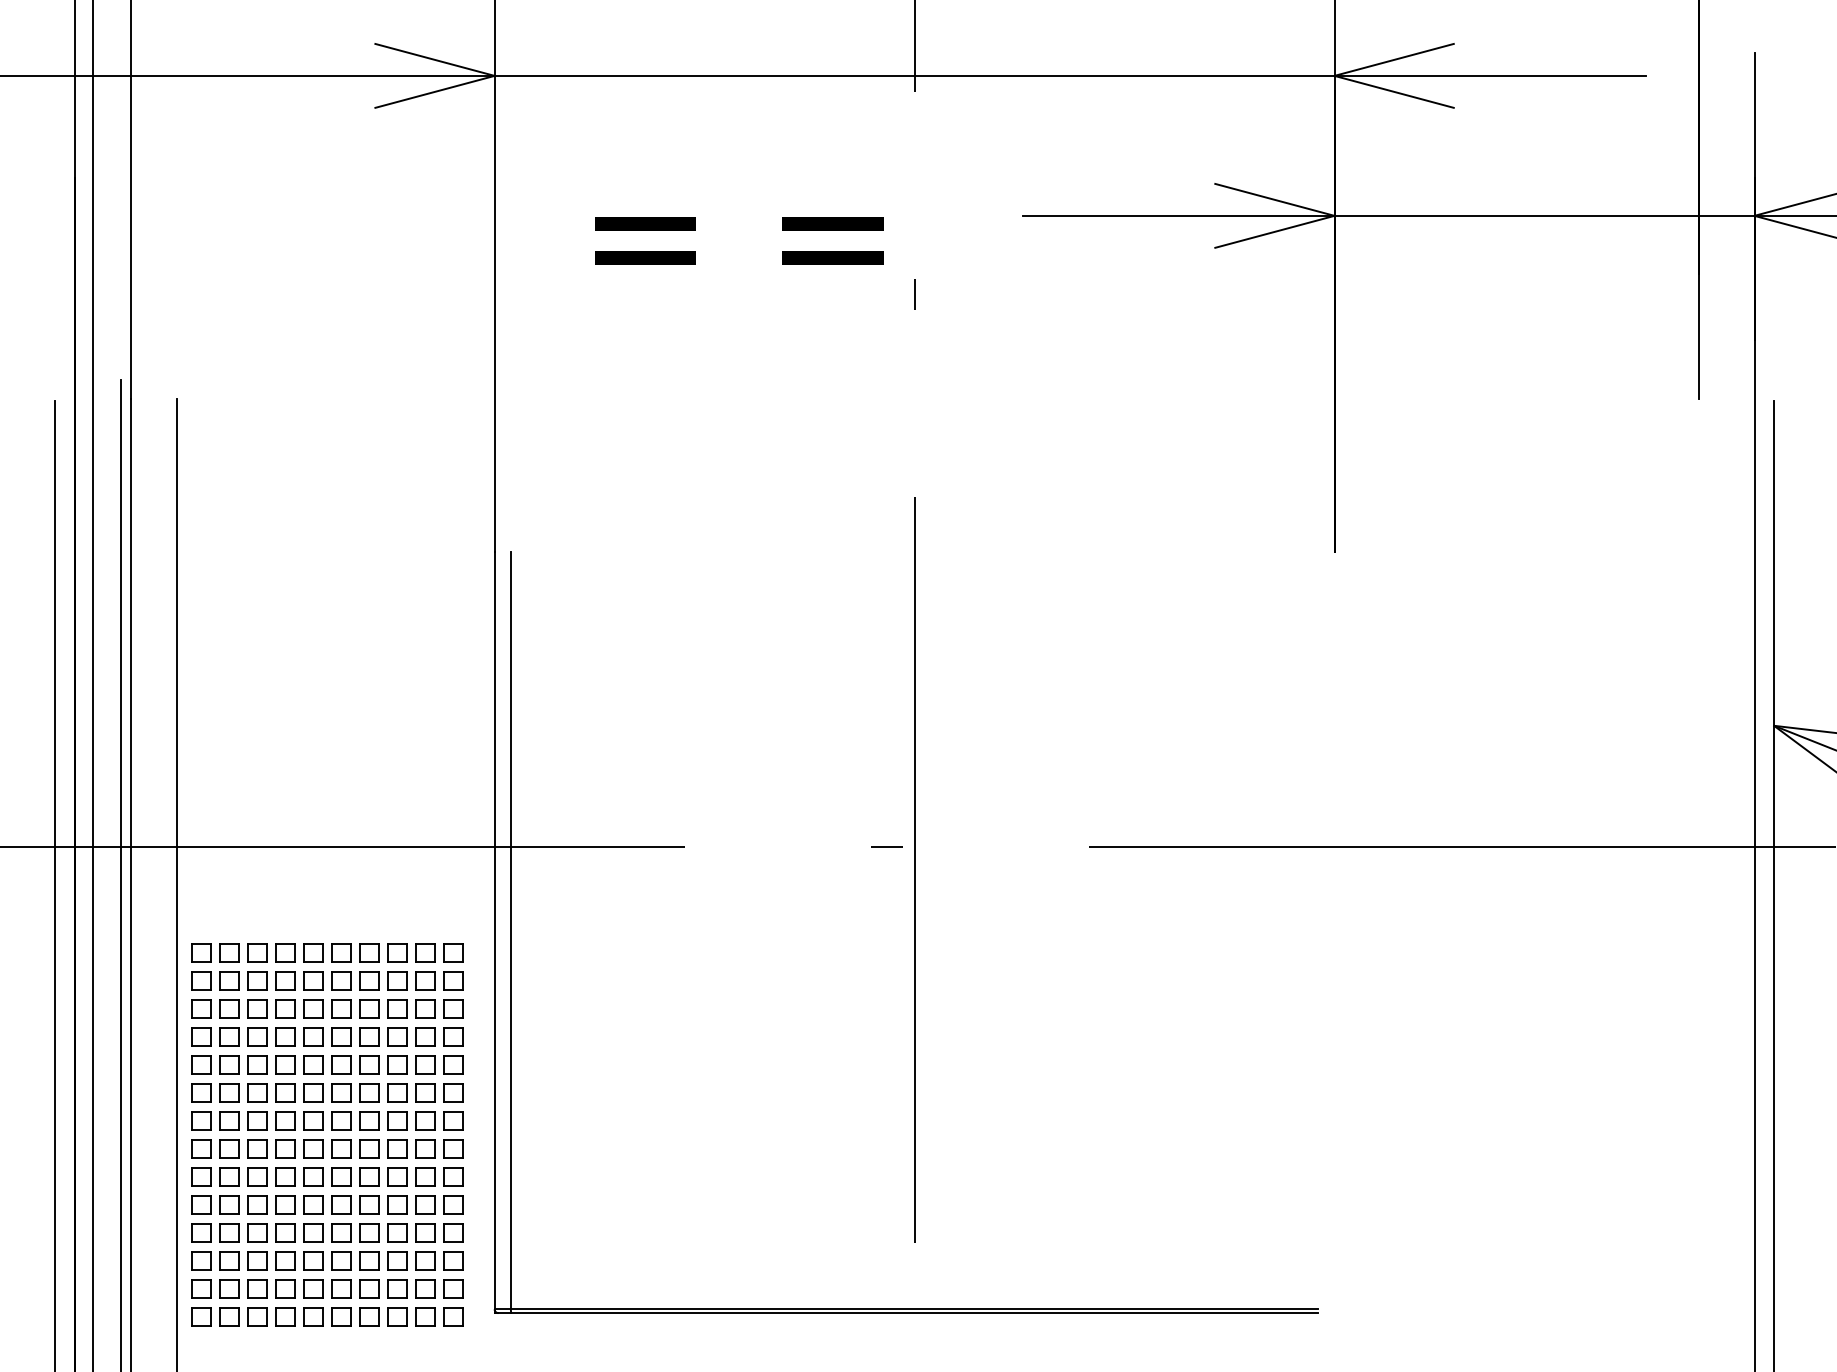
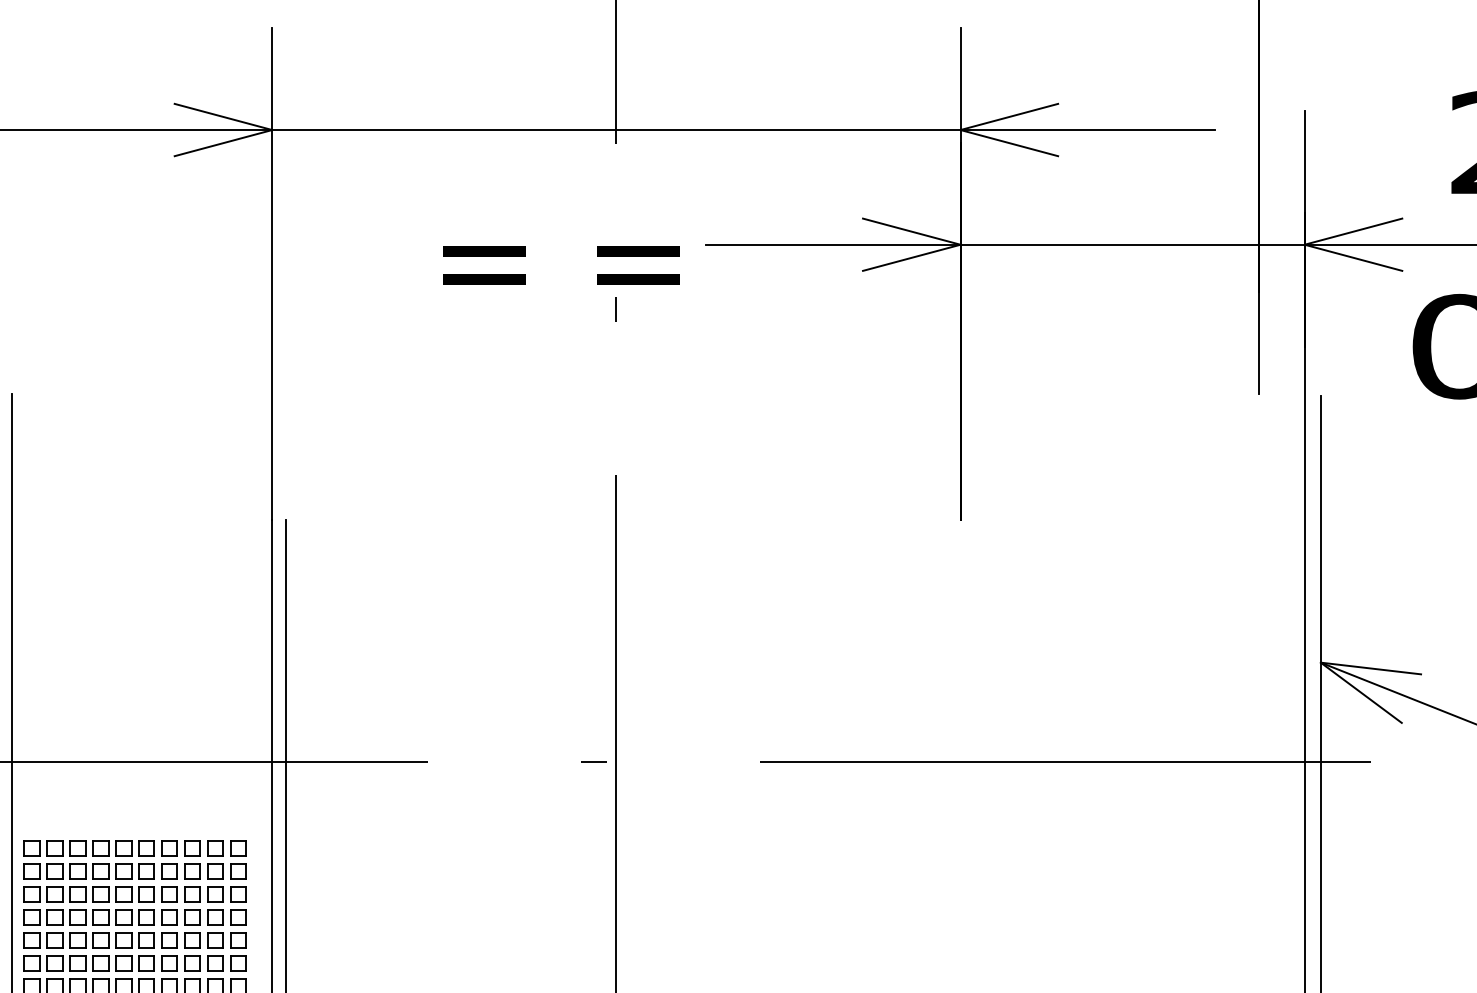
text: (739, 240) -> (561, 264), moved

